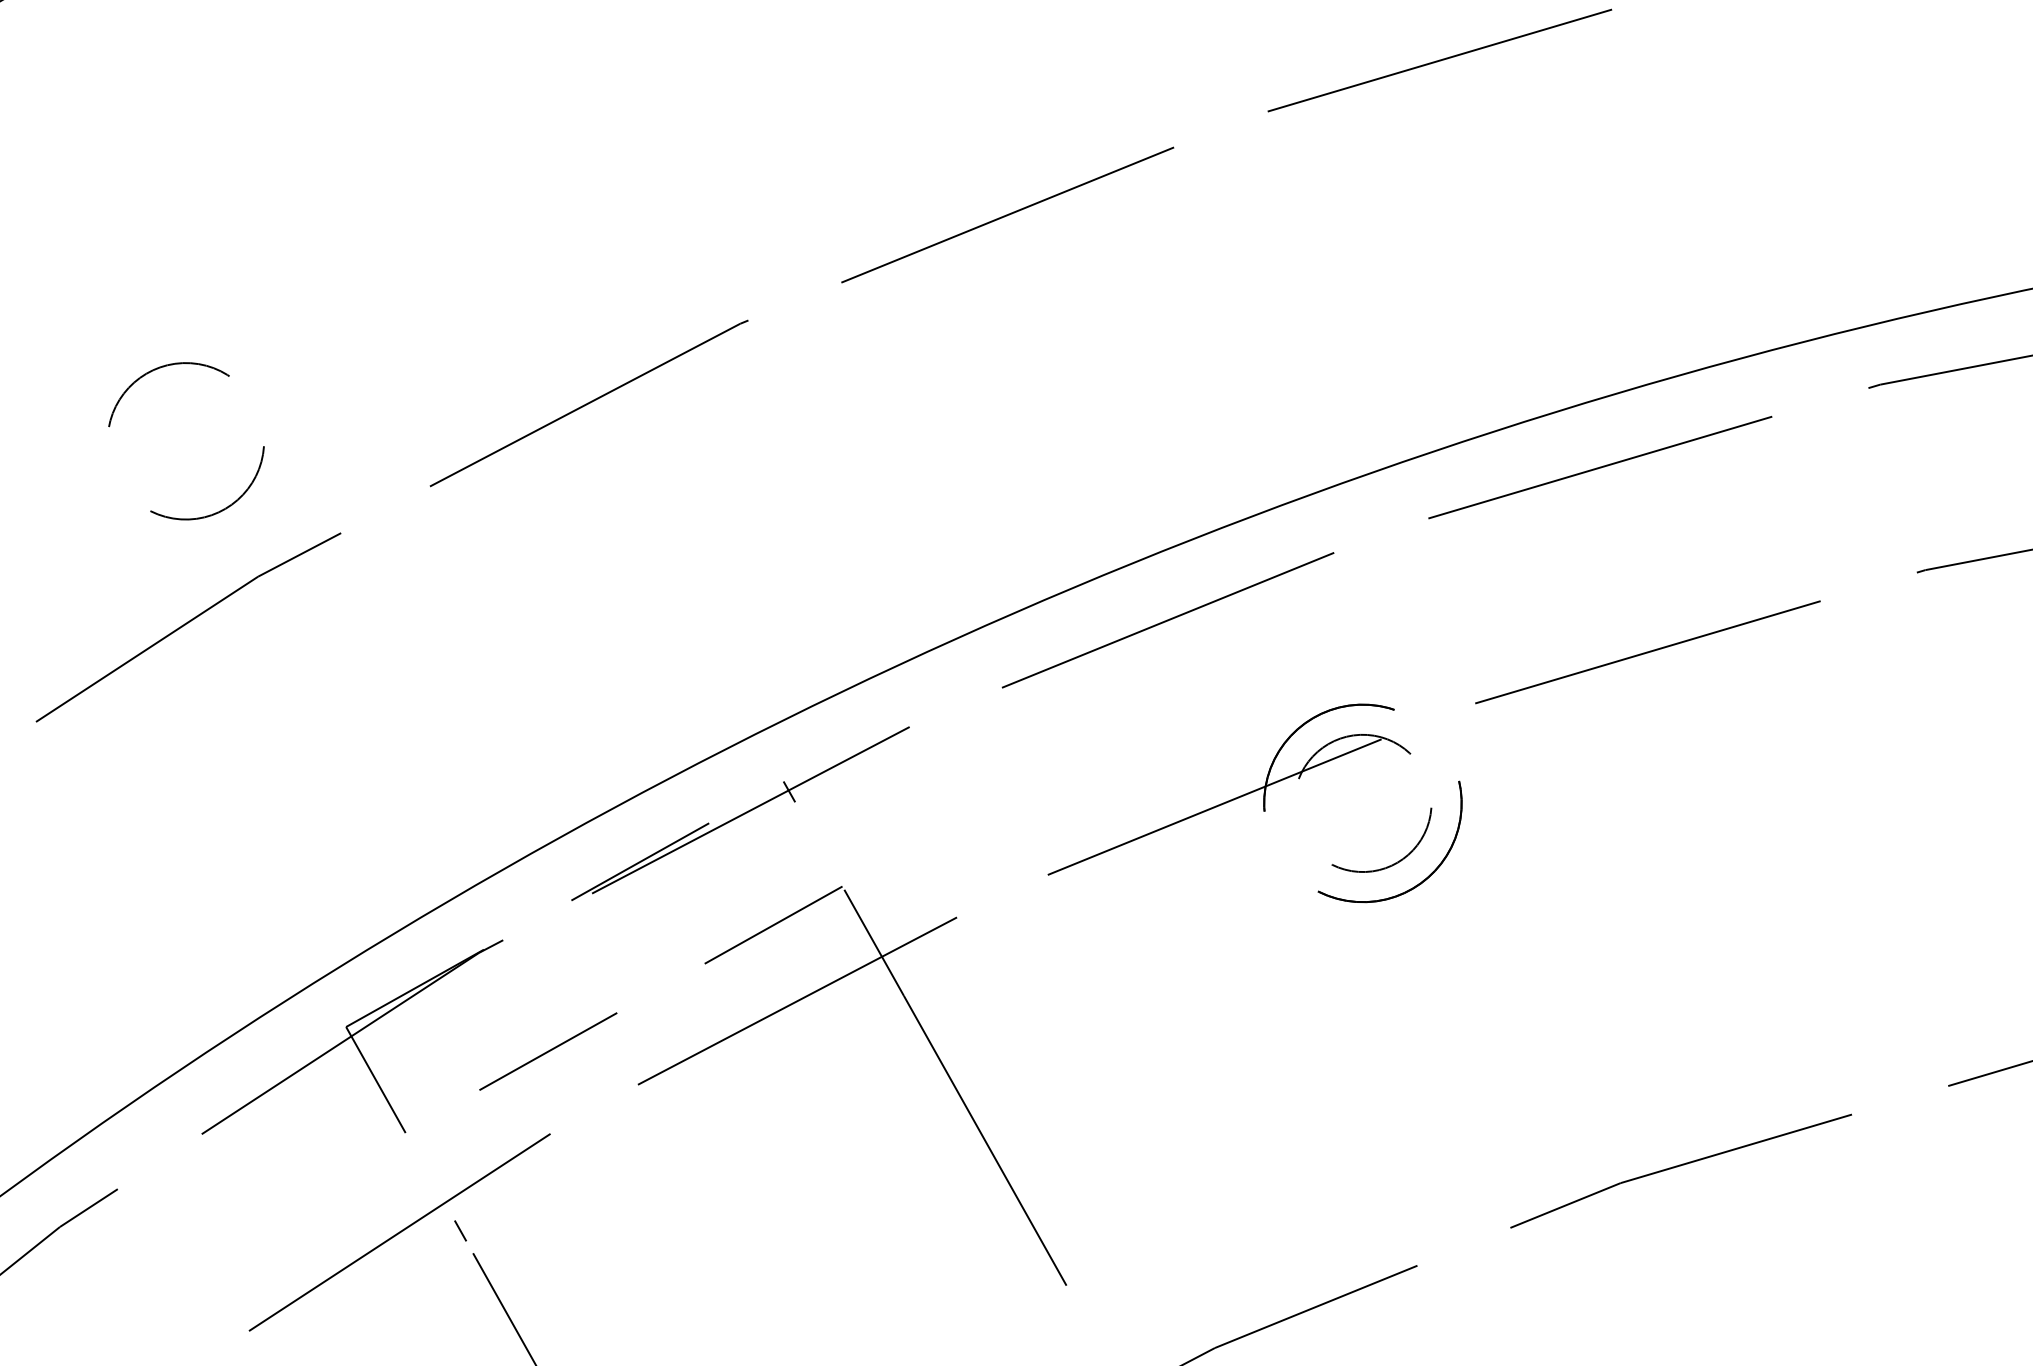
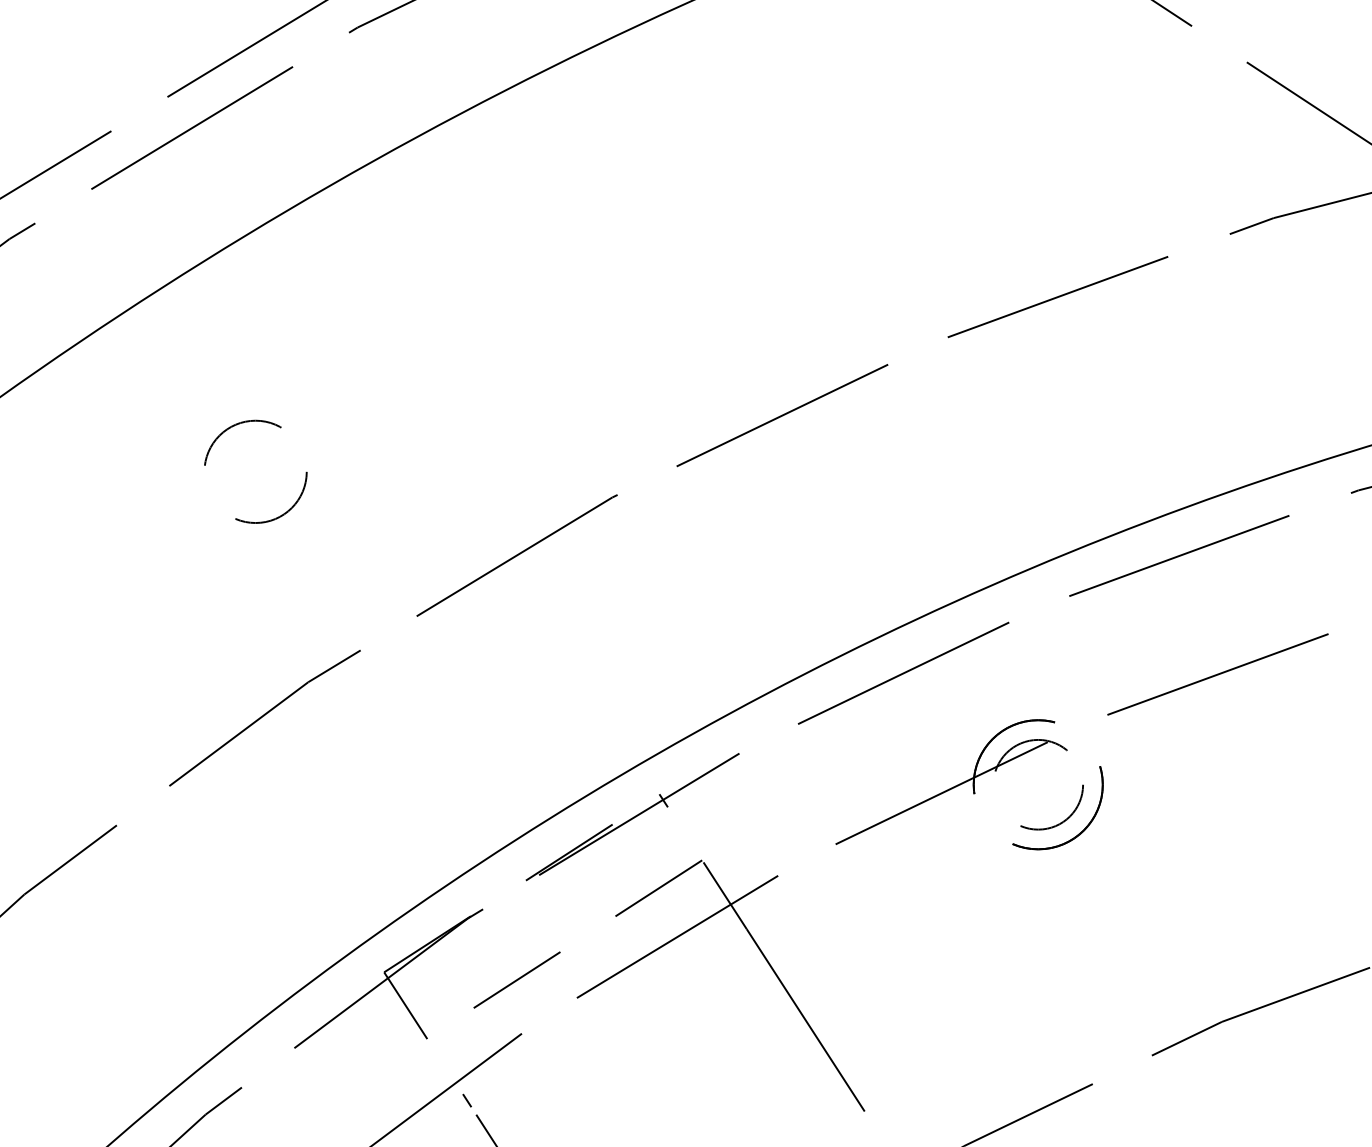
circle: (185, 440) -> (255, 471), moved

